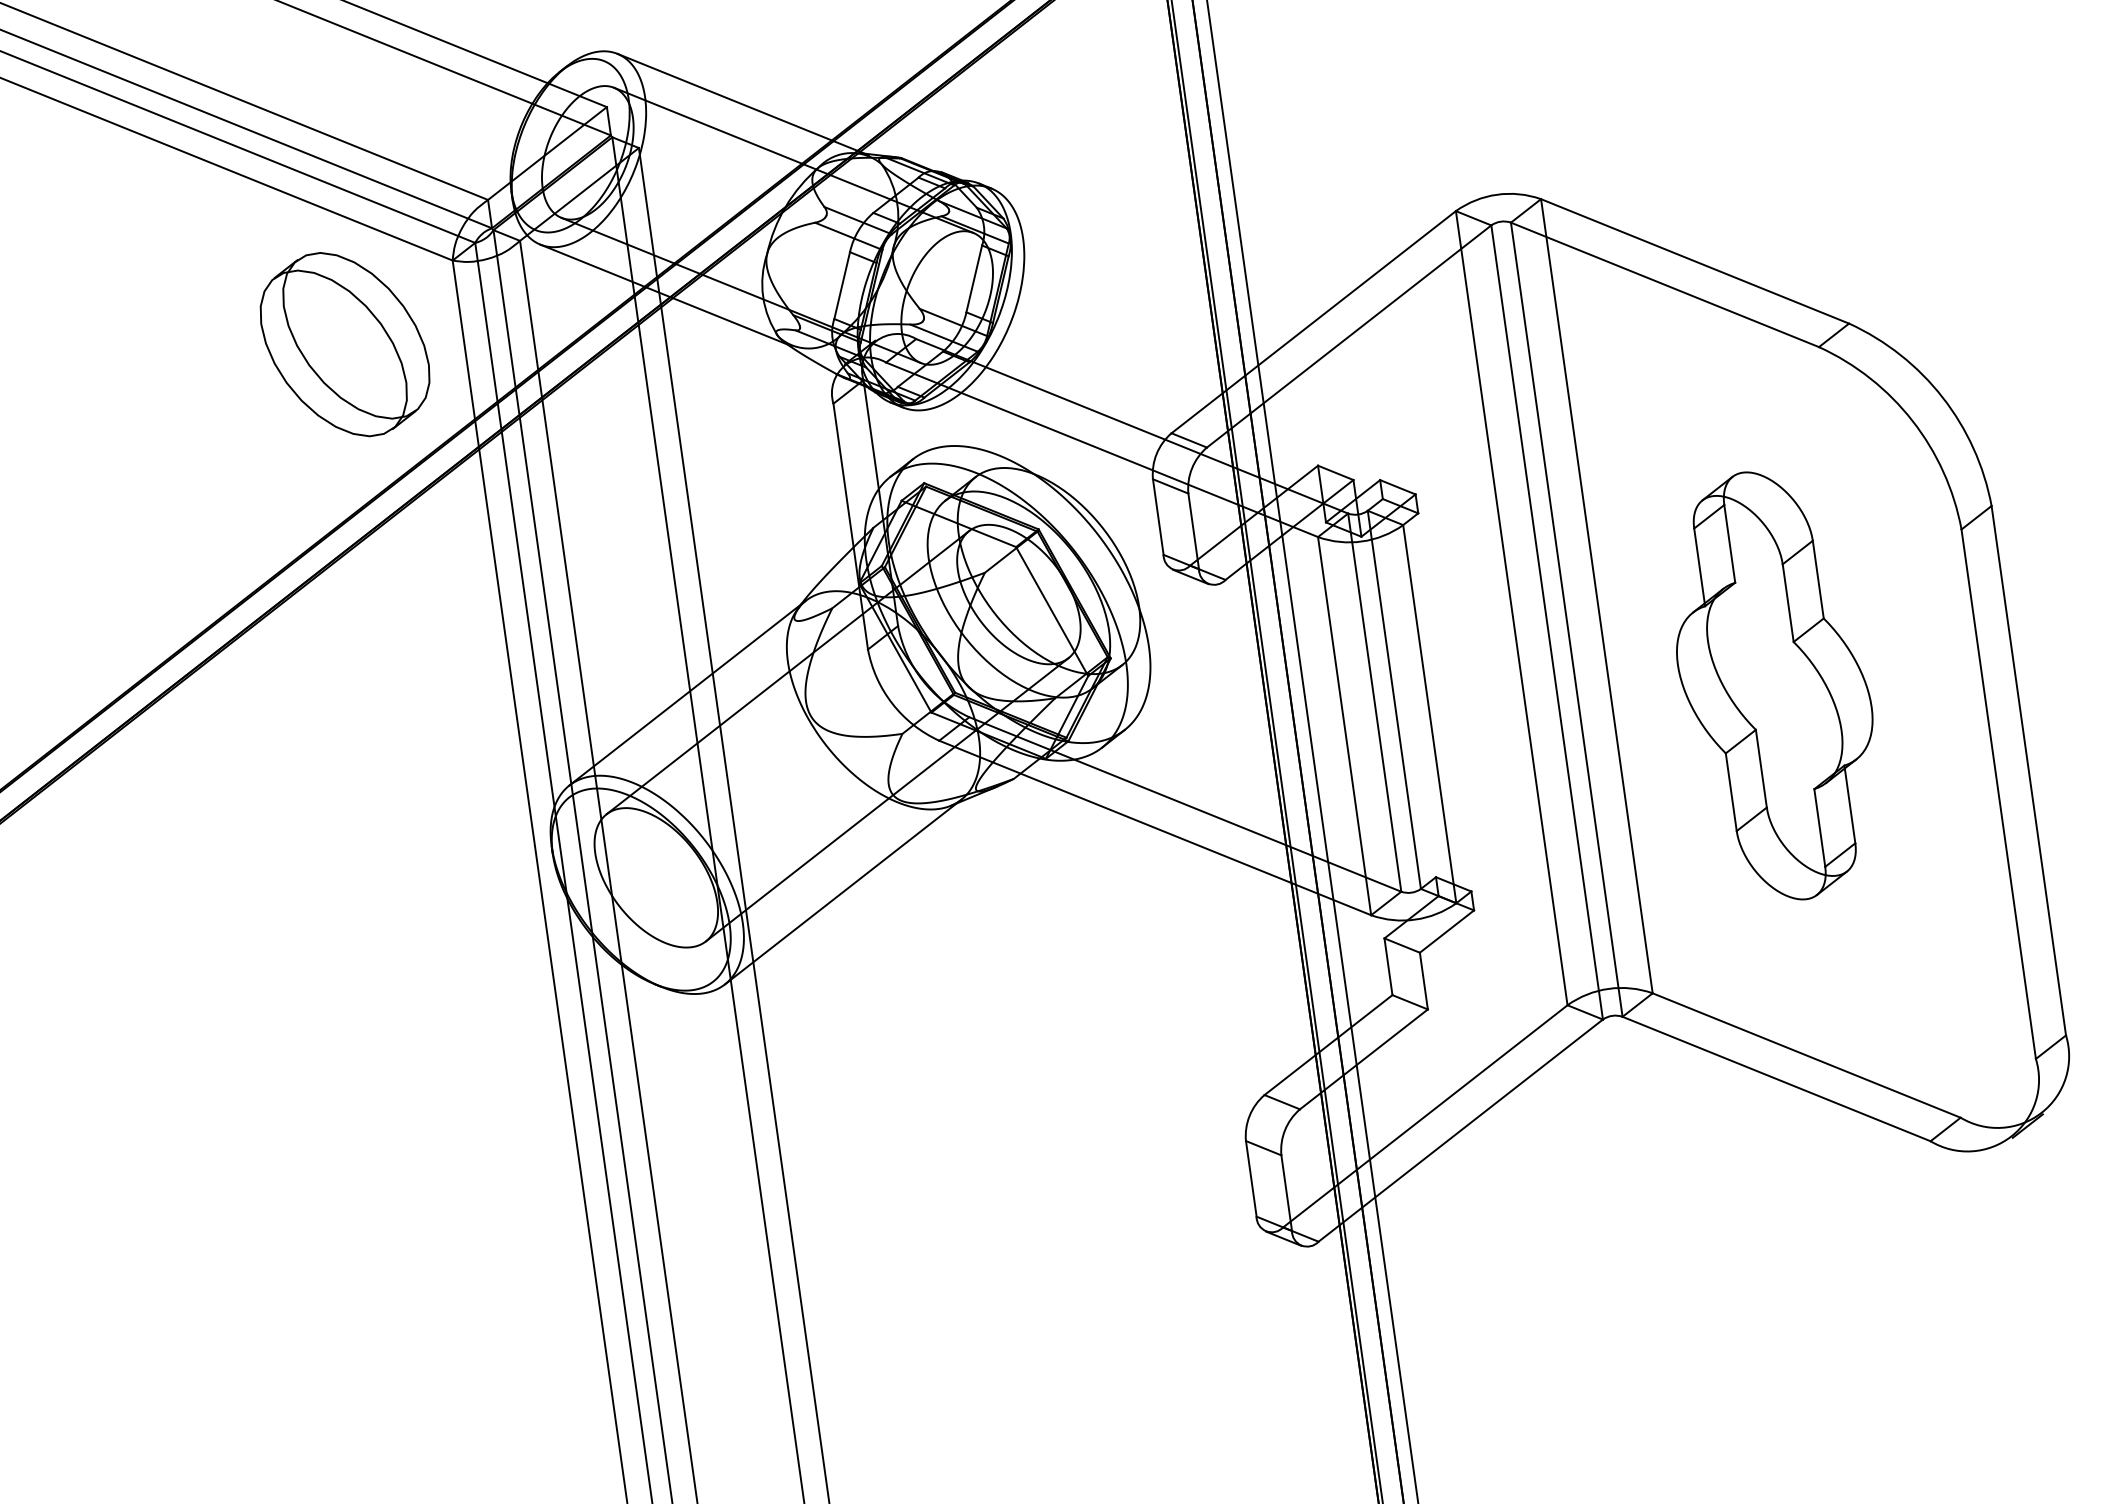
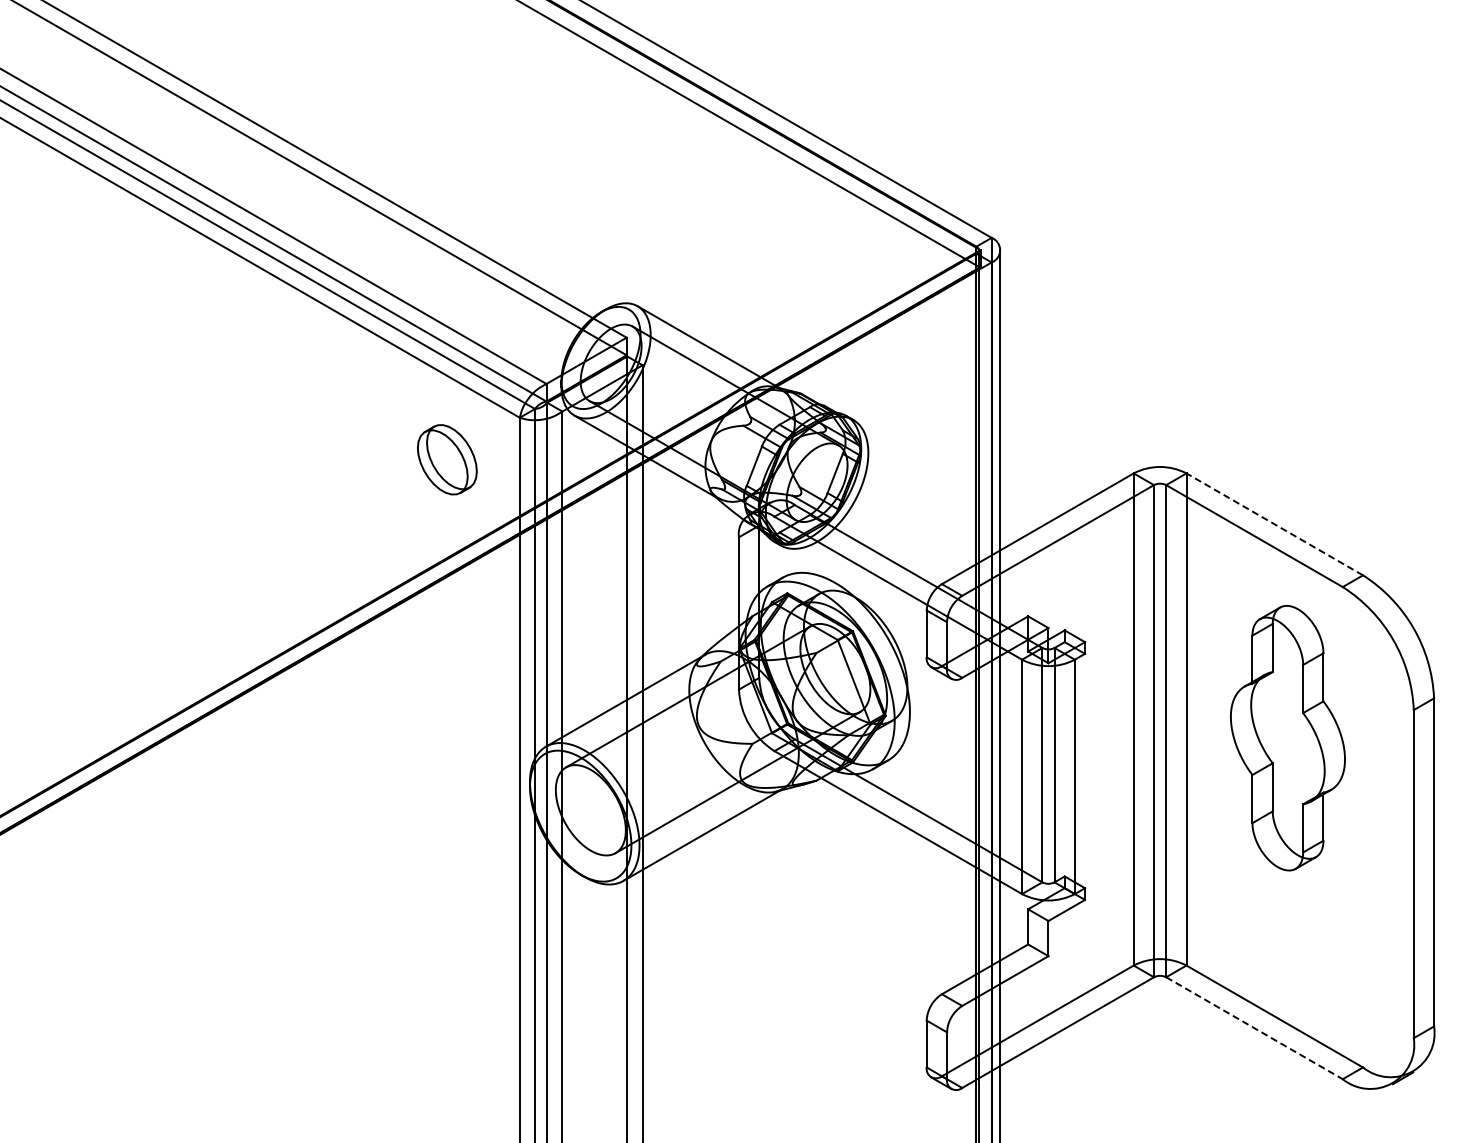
line: (1694, 261) -> (1274, 524), solid -> dashed
part: (345, 344) -> (447, 459), size x0.6
part: (1774, 686) -> (1287, 738), moved
line: (1776, 1079) -> (1254, 1028), solid -> dashed

